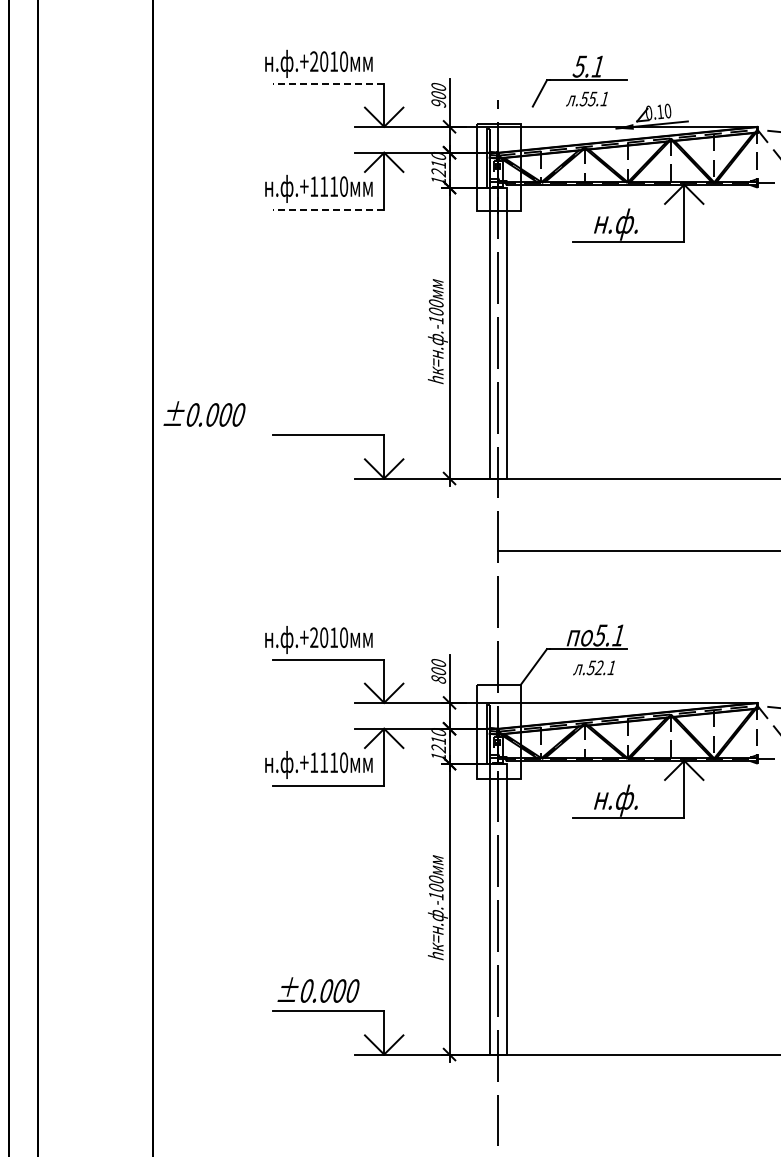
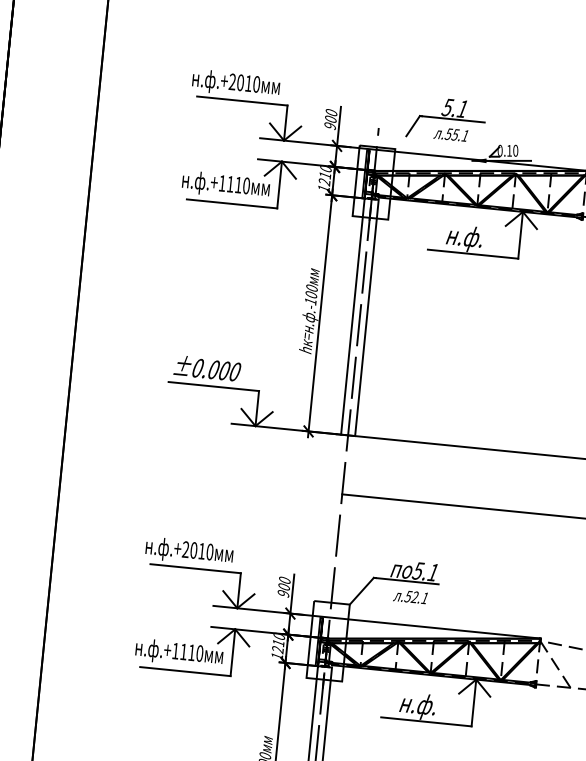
line: (328, 83) -> (242, 100), dashed -> solid
line: (328, 210) -> (232, 204), dashed -> solid
text: (204, 413) -> (207, 368), moved
text: (438, 679) -> (283, 593), 800 -> 900

